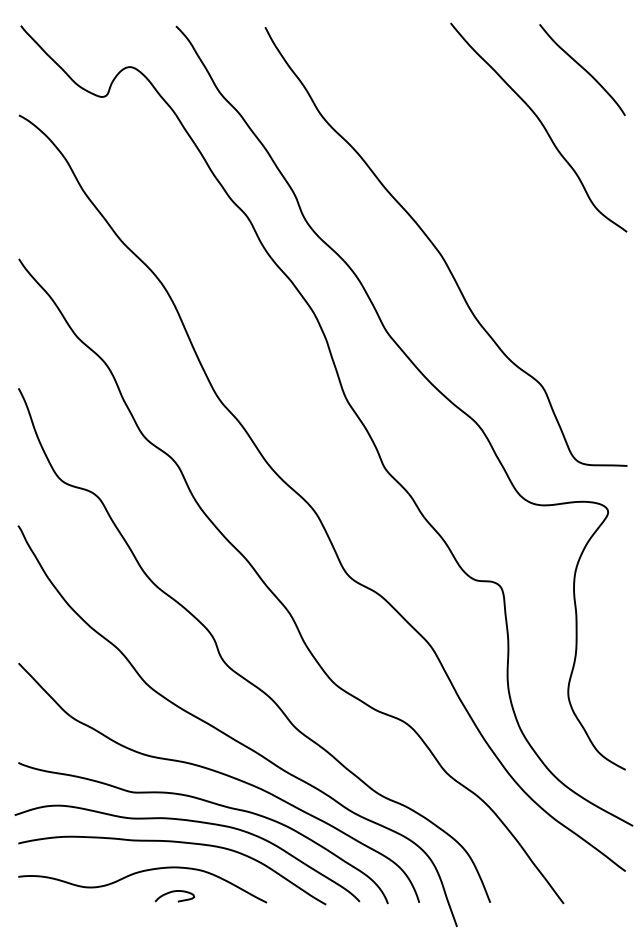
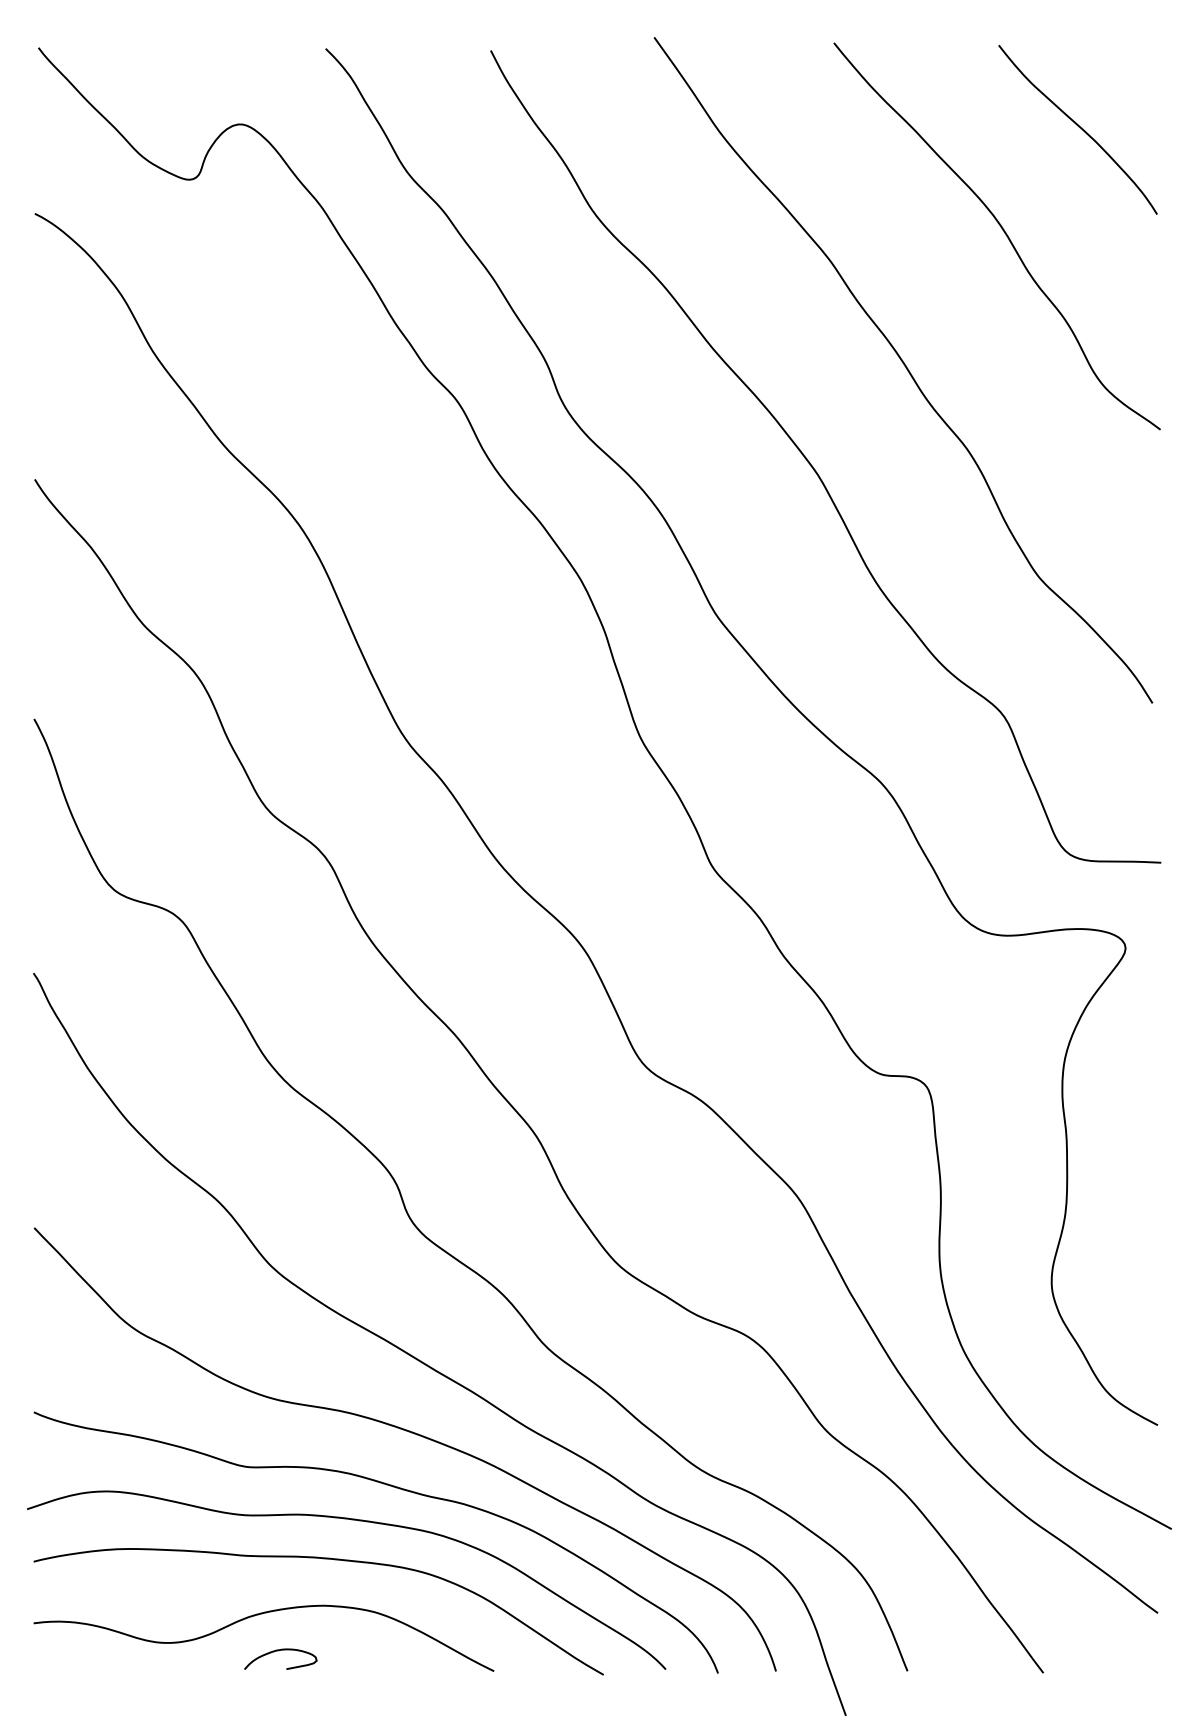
curve: (488, 198) -> (904, 367), added
curve: (174, 892) -> (280, 1652), moved

